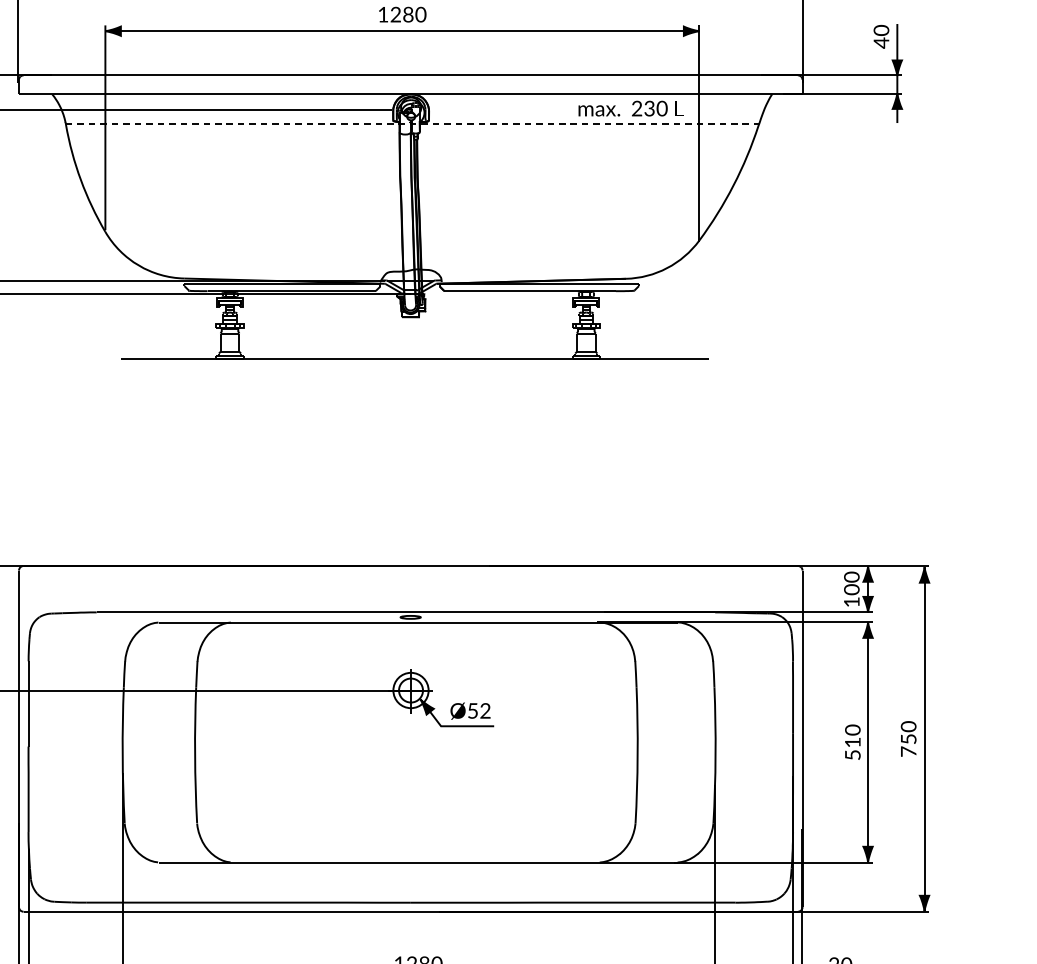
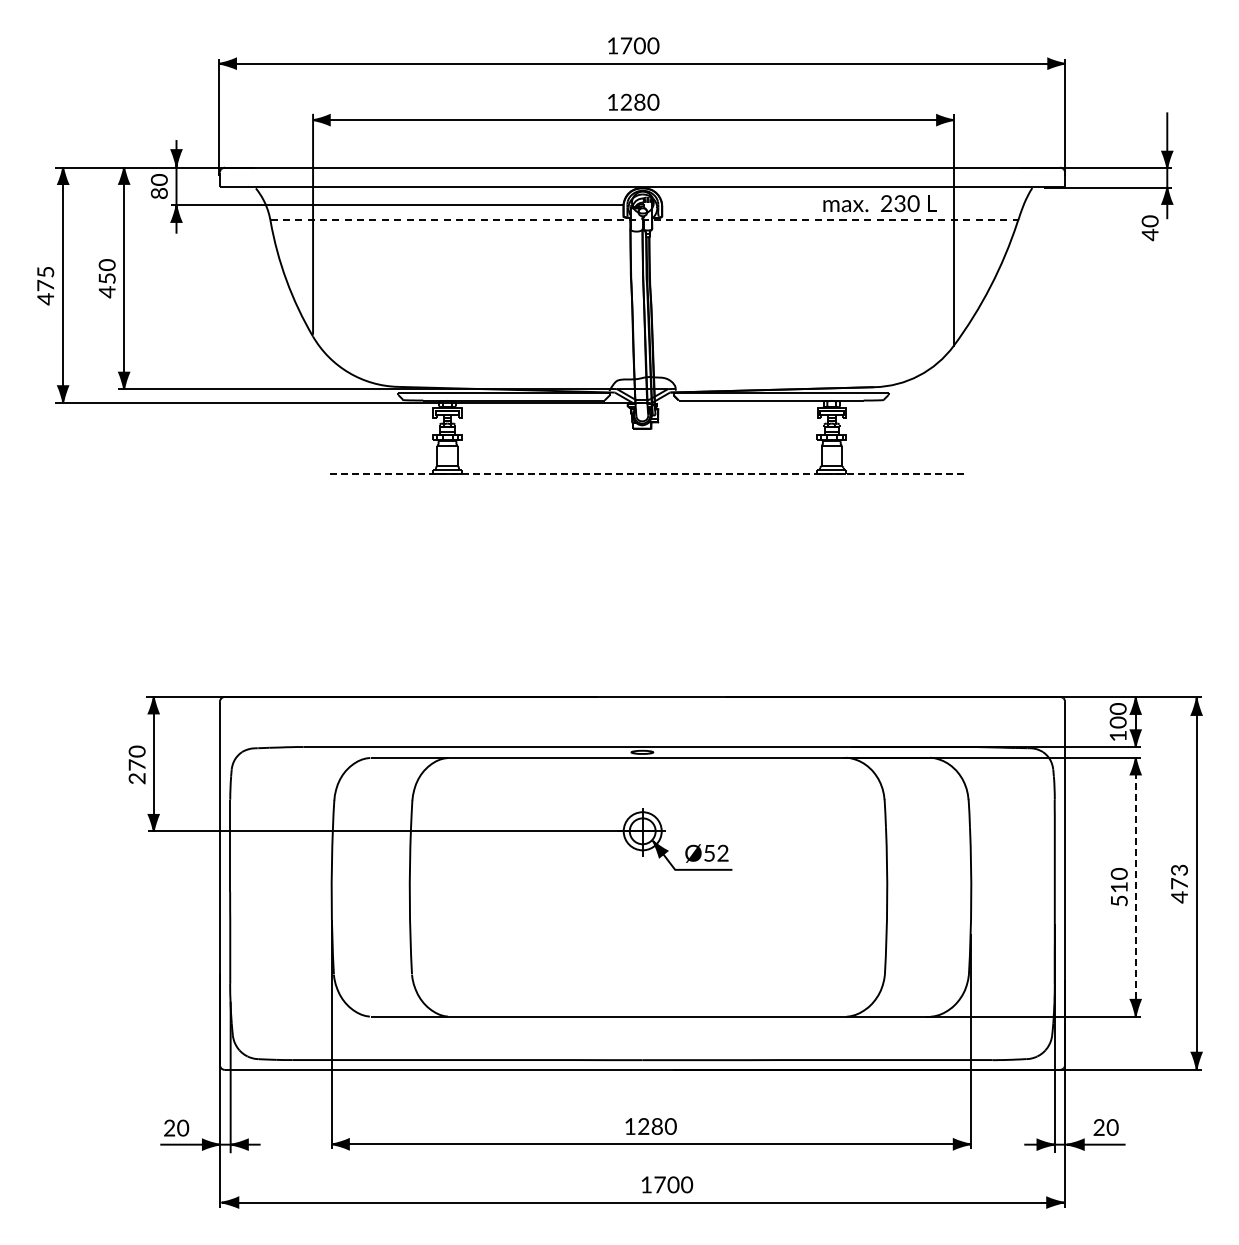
text: (880, 37) -> (1149, 228), moved
line: (414, 358) -> (646, 473), solid -> dashed
text: (908, 738) -> (1179, 883), 750 -> 473
line: (867, 742) -> (1135, 887), solid -> dashed

